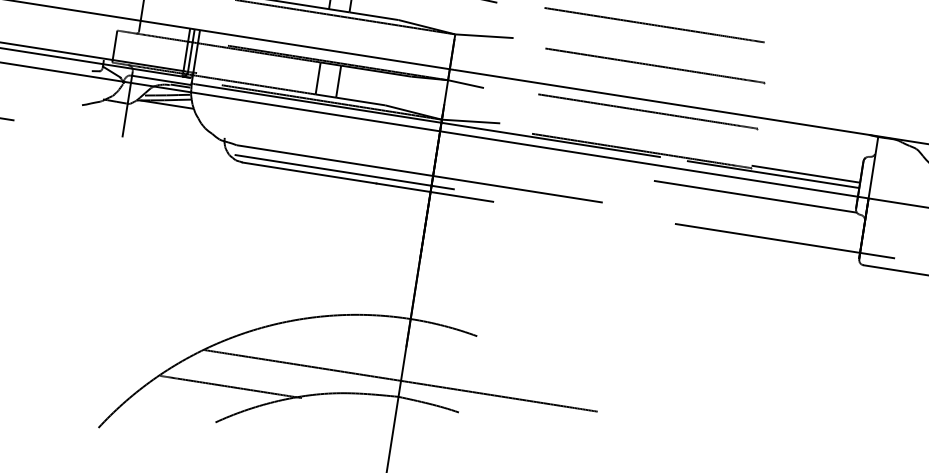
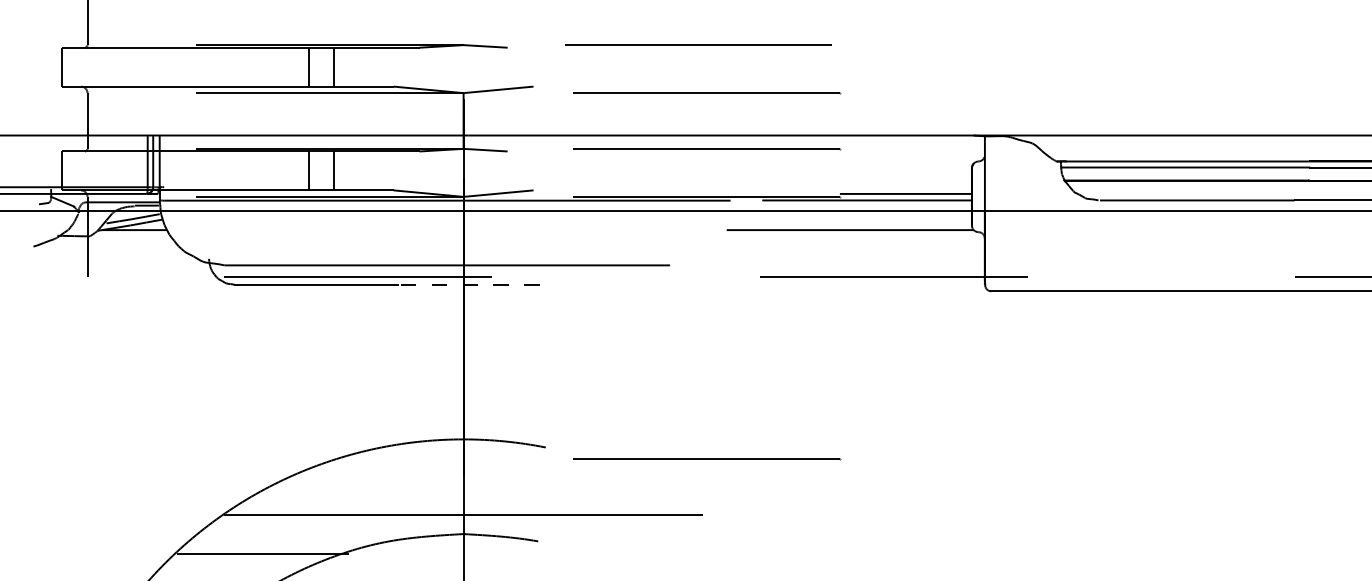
line: (434, 192) -> (468, 284), solid -> dashed
line: (608, 366) -> (707, 459), added

